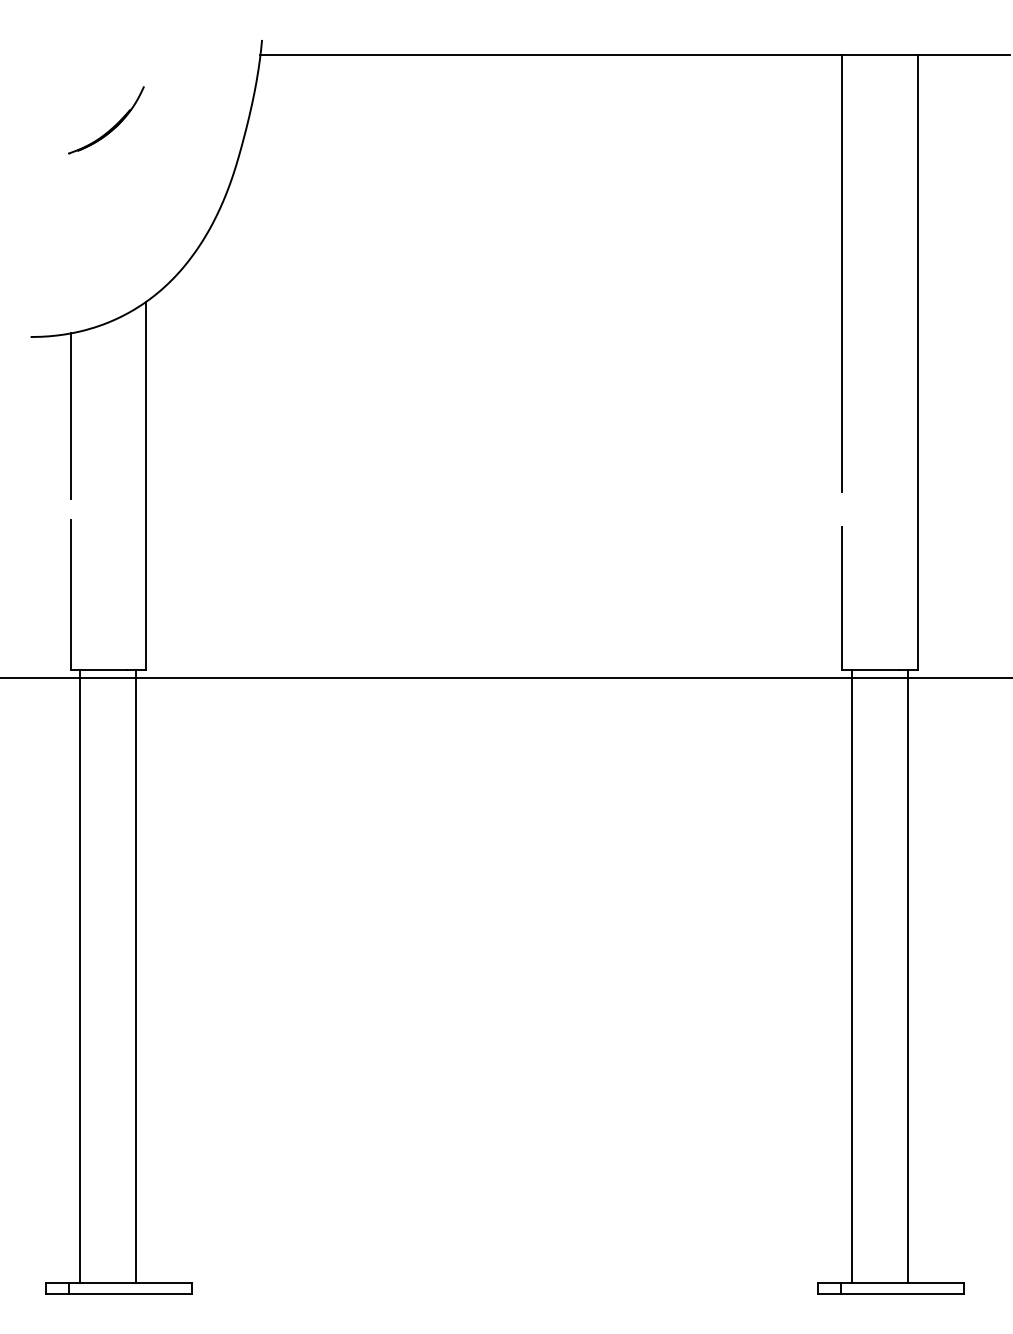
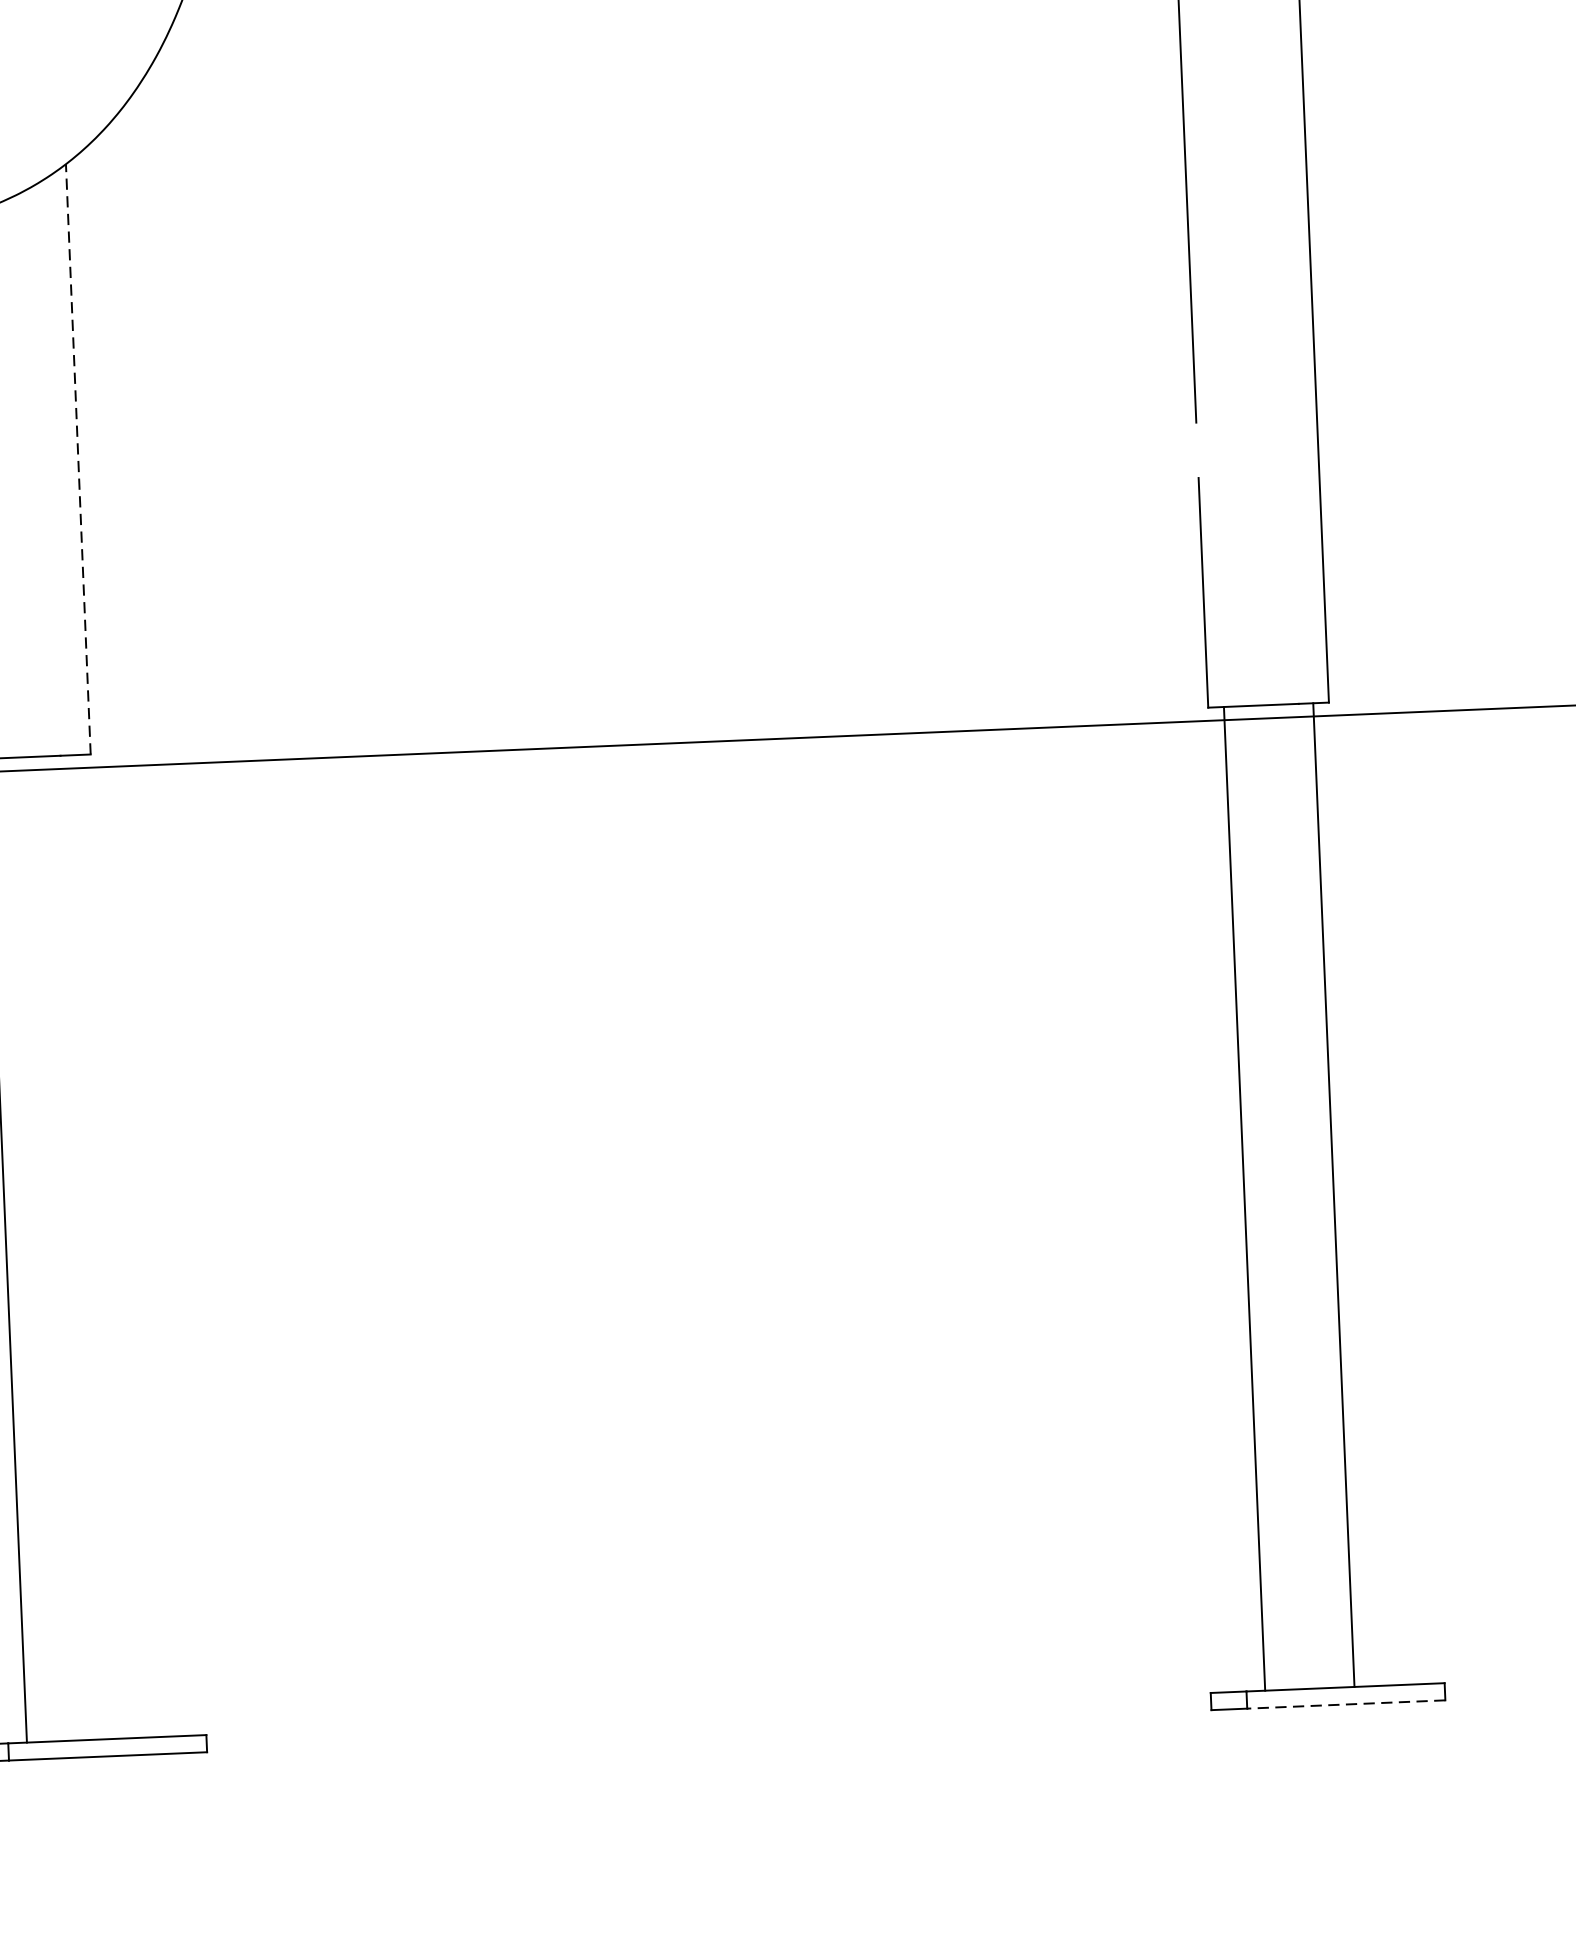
line: (145, 486) -> (77, 459), solid -> dashed
line: (136, 976) -> (96, 1246), removed
line: (902, 1293) -> (1346, 1703), solid -> dashed

